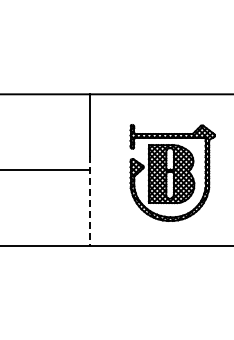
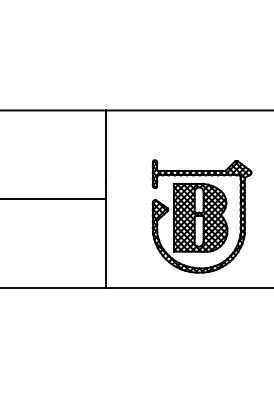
part: (172, 172) -> (201, 215), moved
line: (90, 200) -> (105, 234), dashed -> solid

